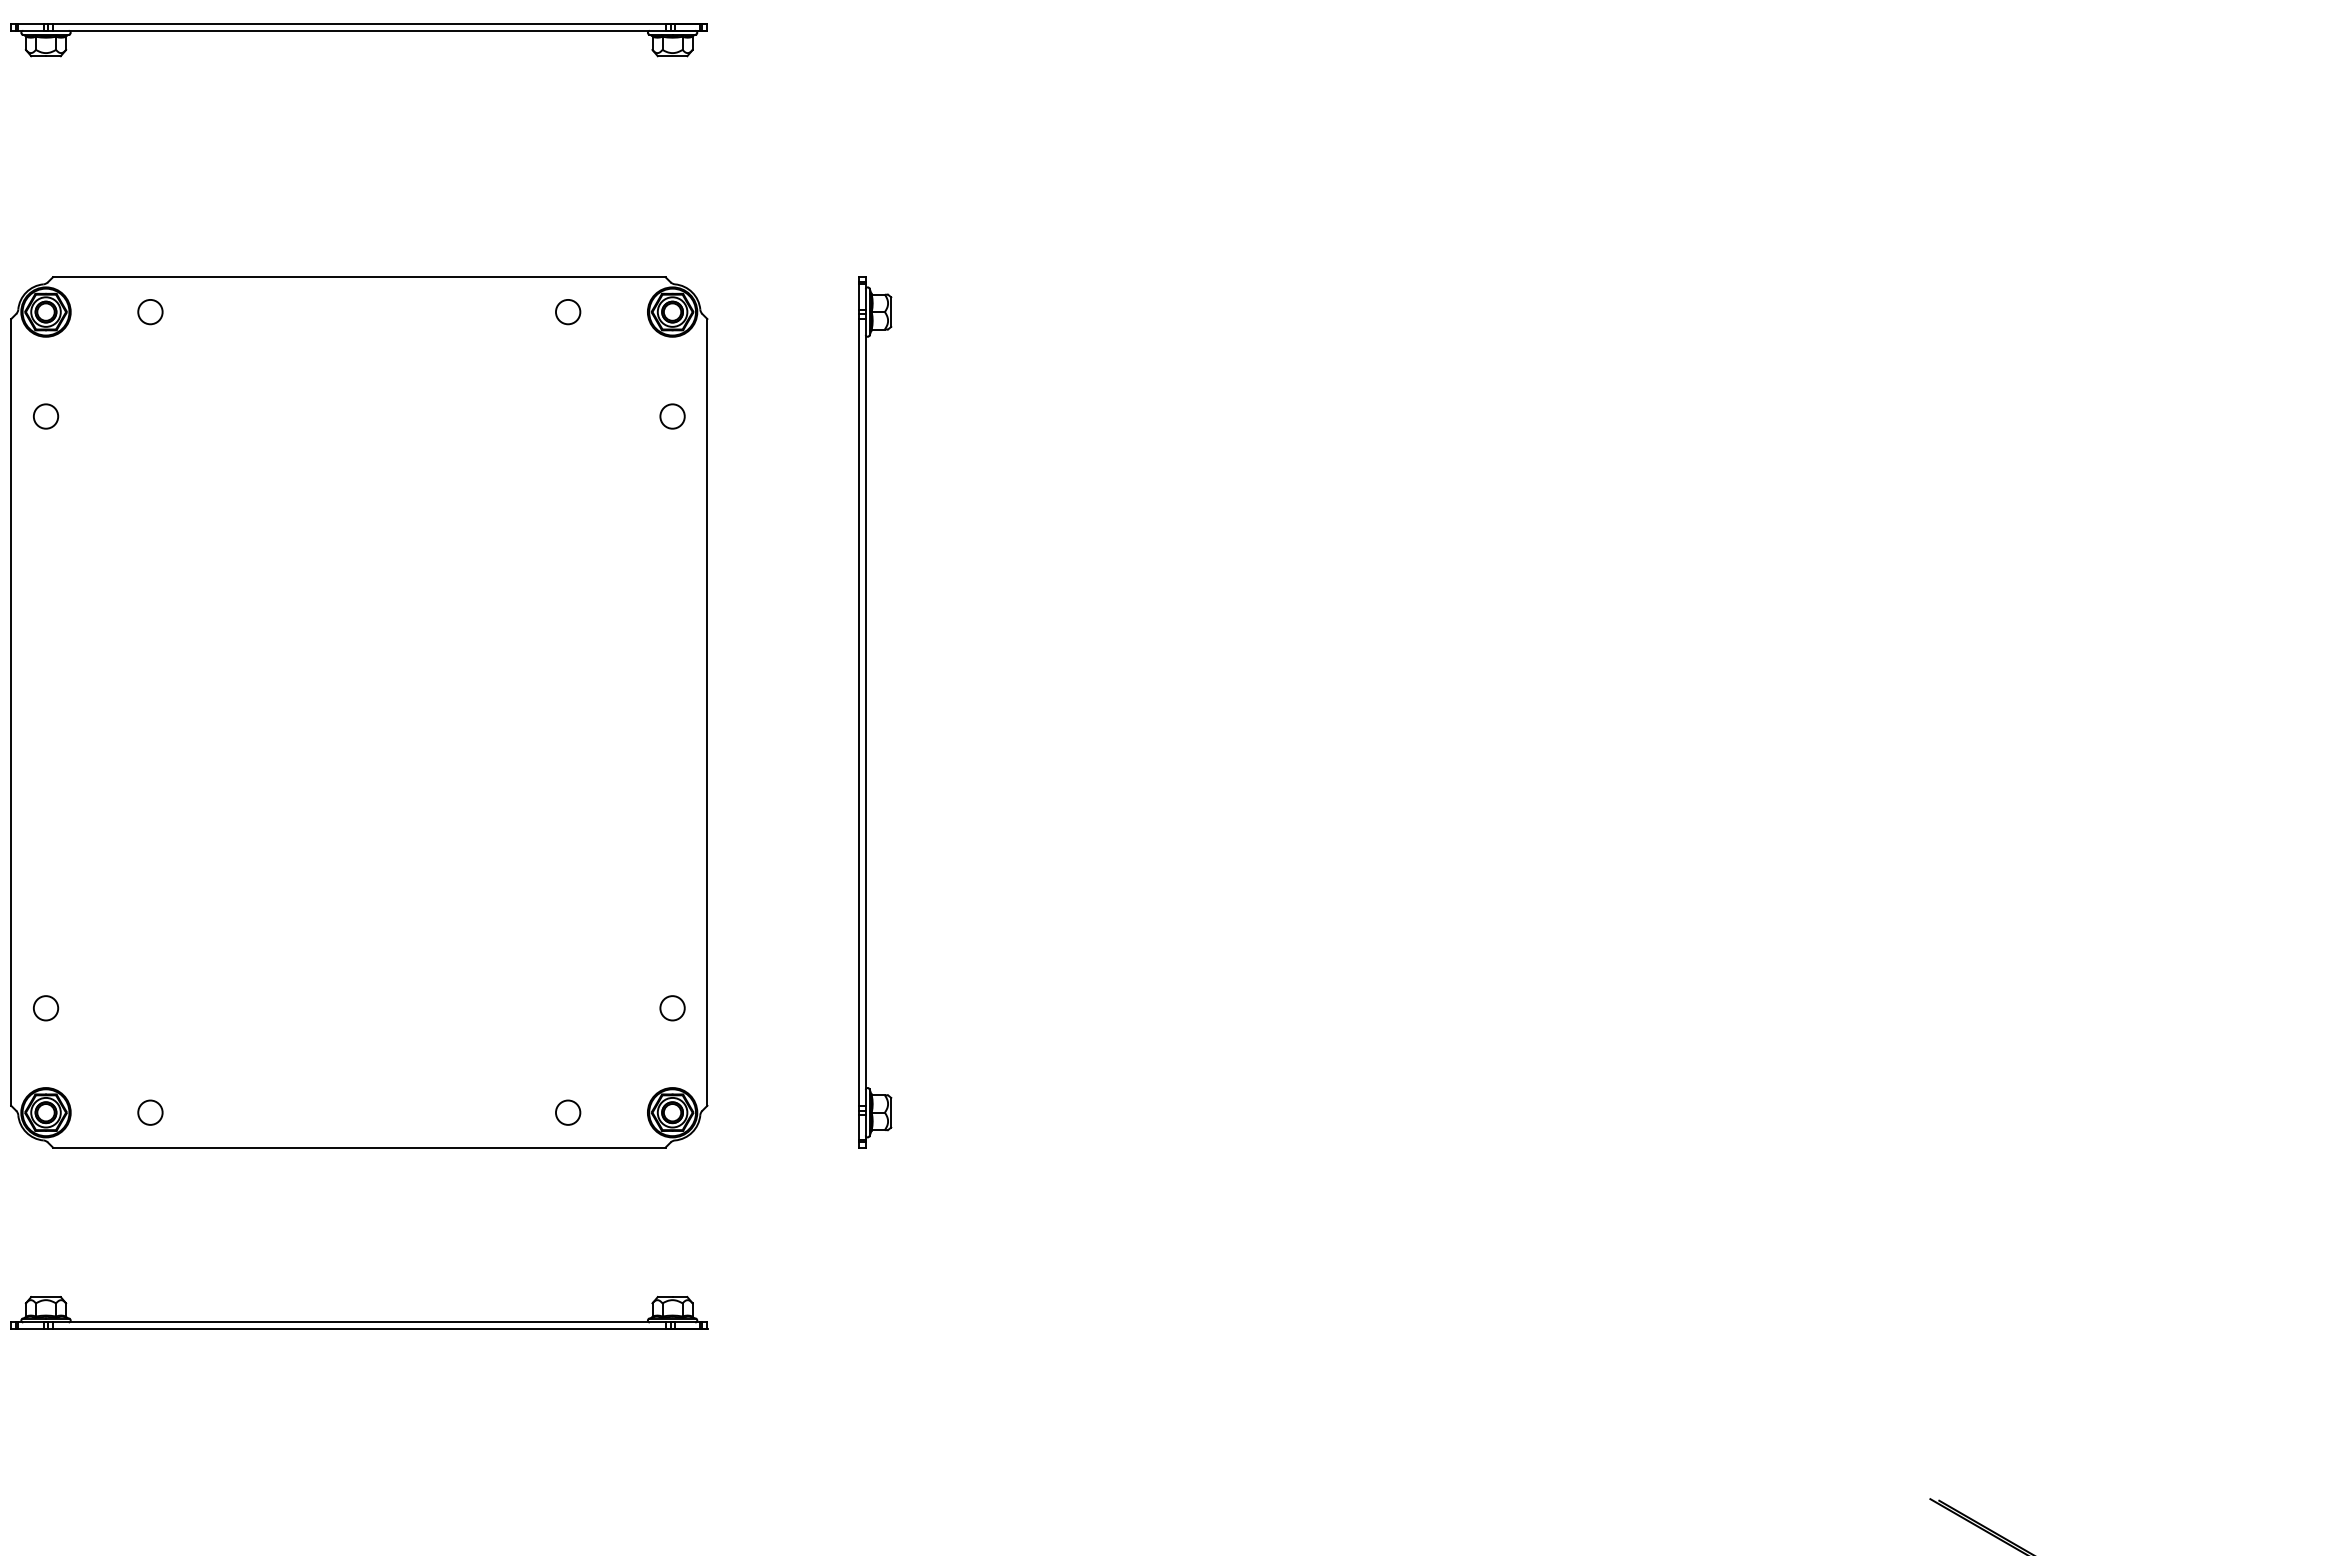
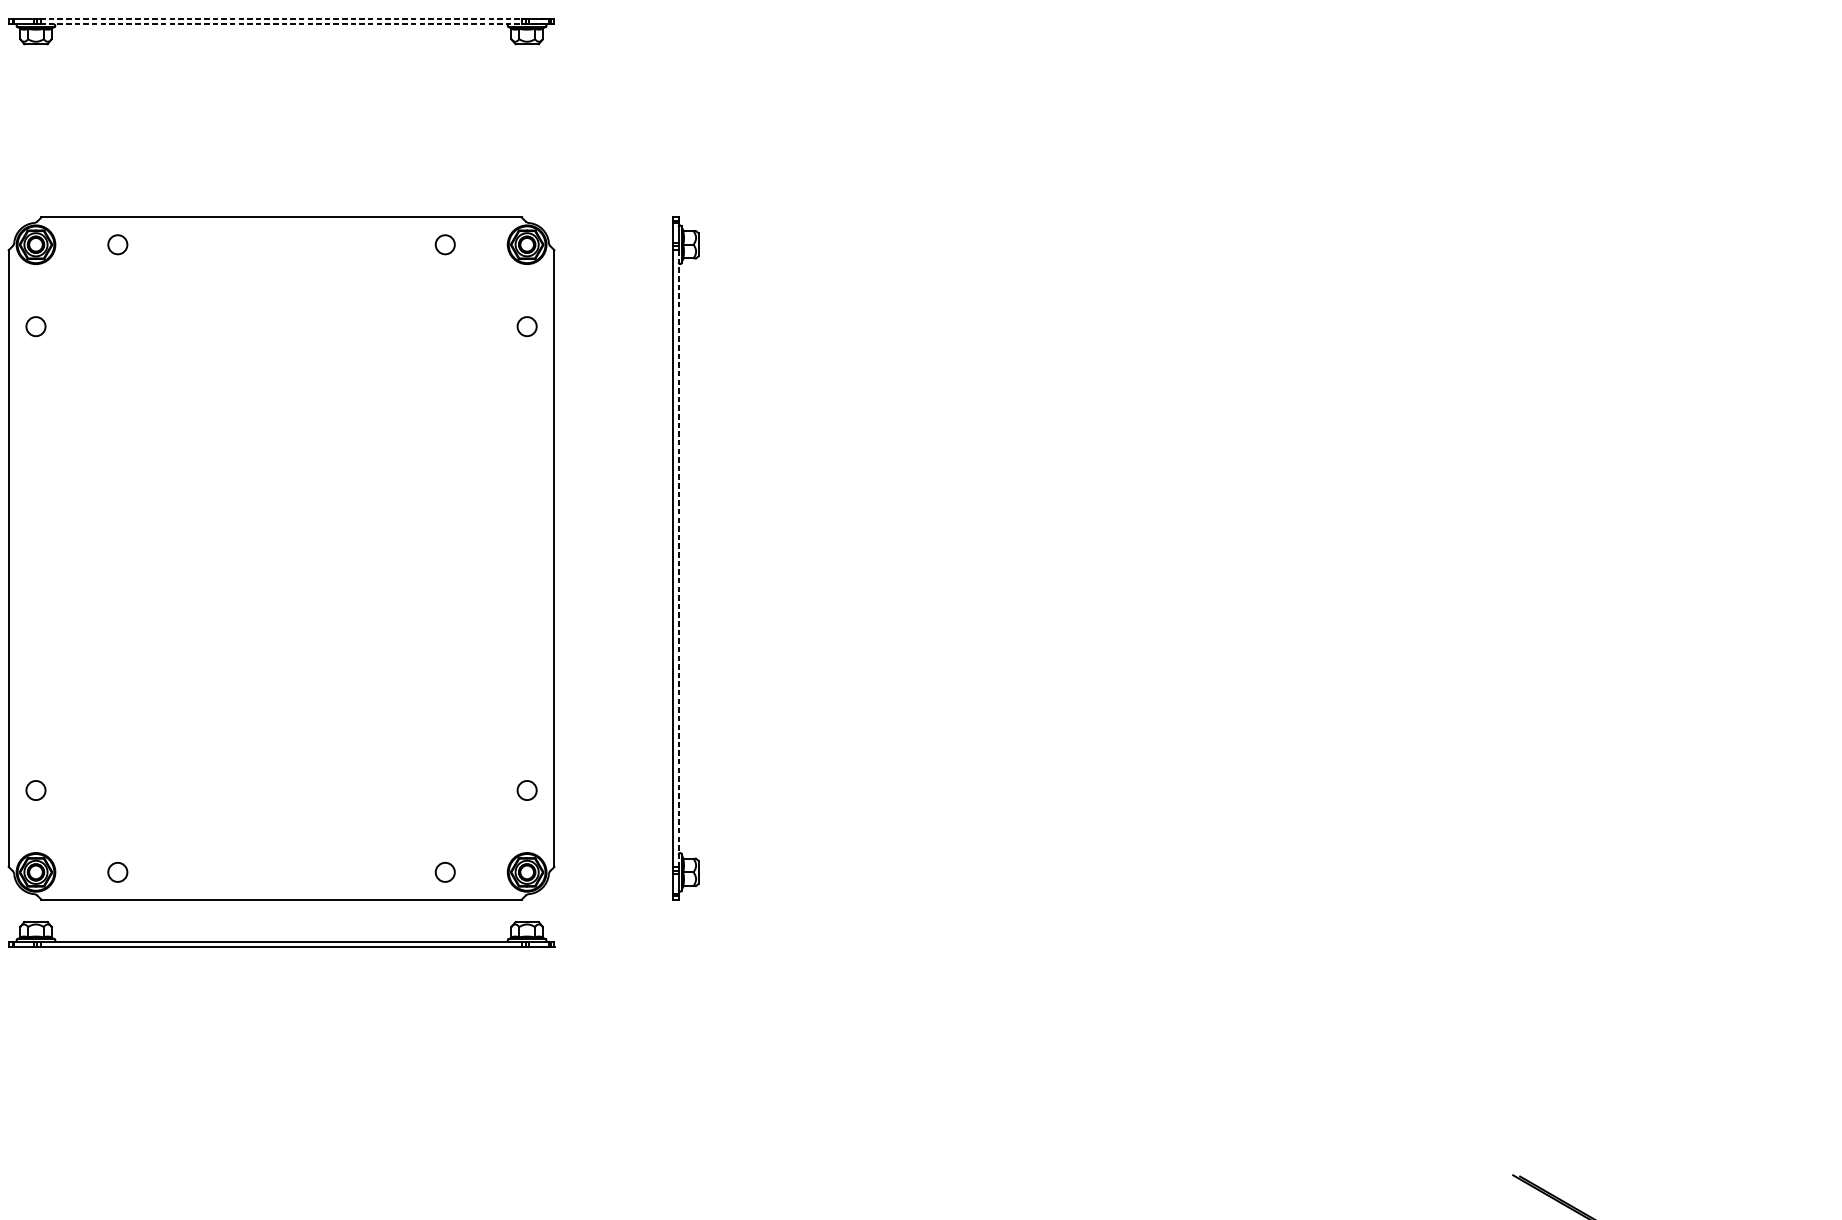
line: (379, 23) -> (297, 18), solid -> dashed
line: (379, 30) -> (297, 24), solid -> dashed
line: (865, 712) -> (678, 558), solid -> dashed
part: (359, 1321) -> (281, 941), moved

